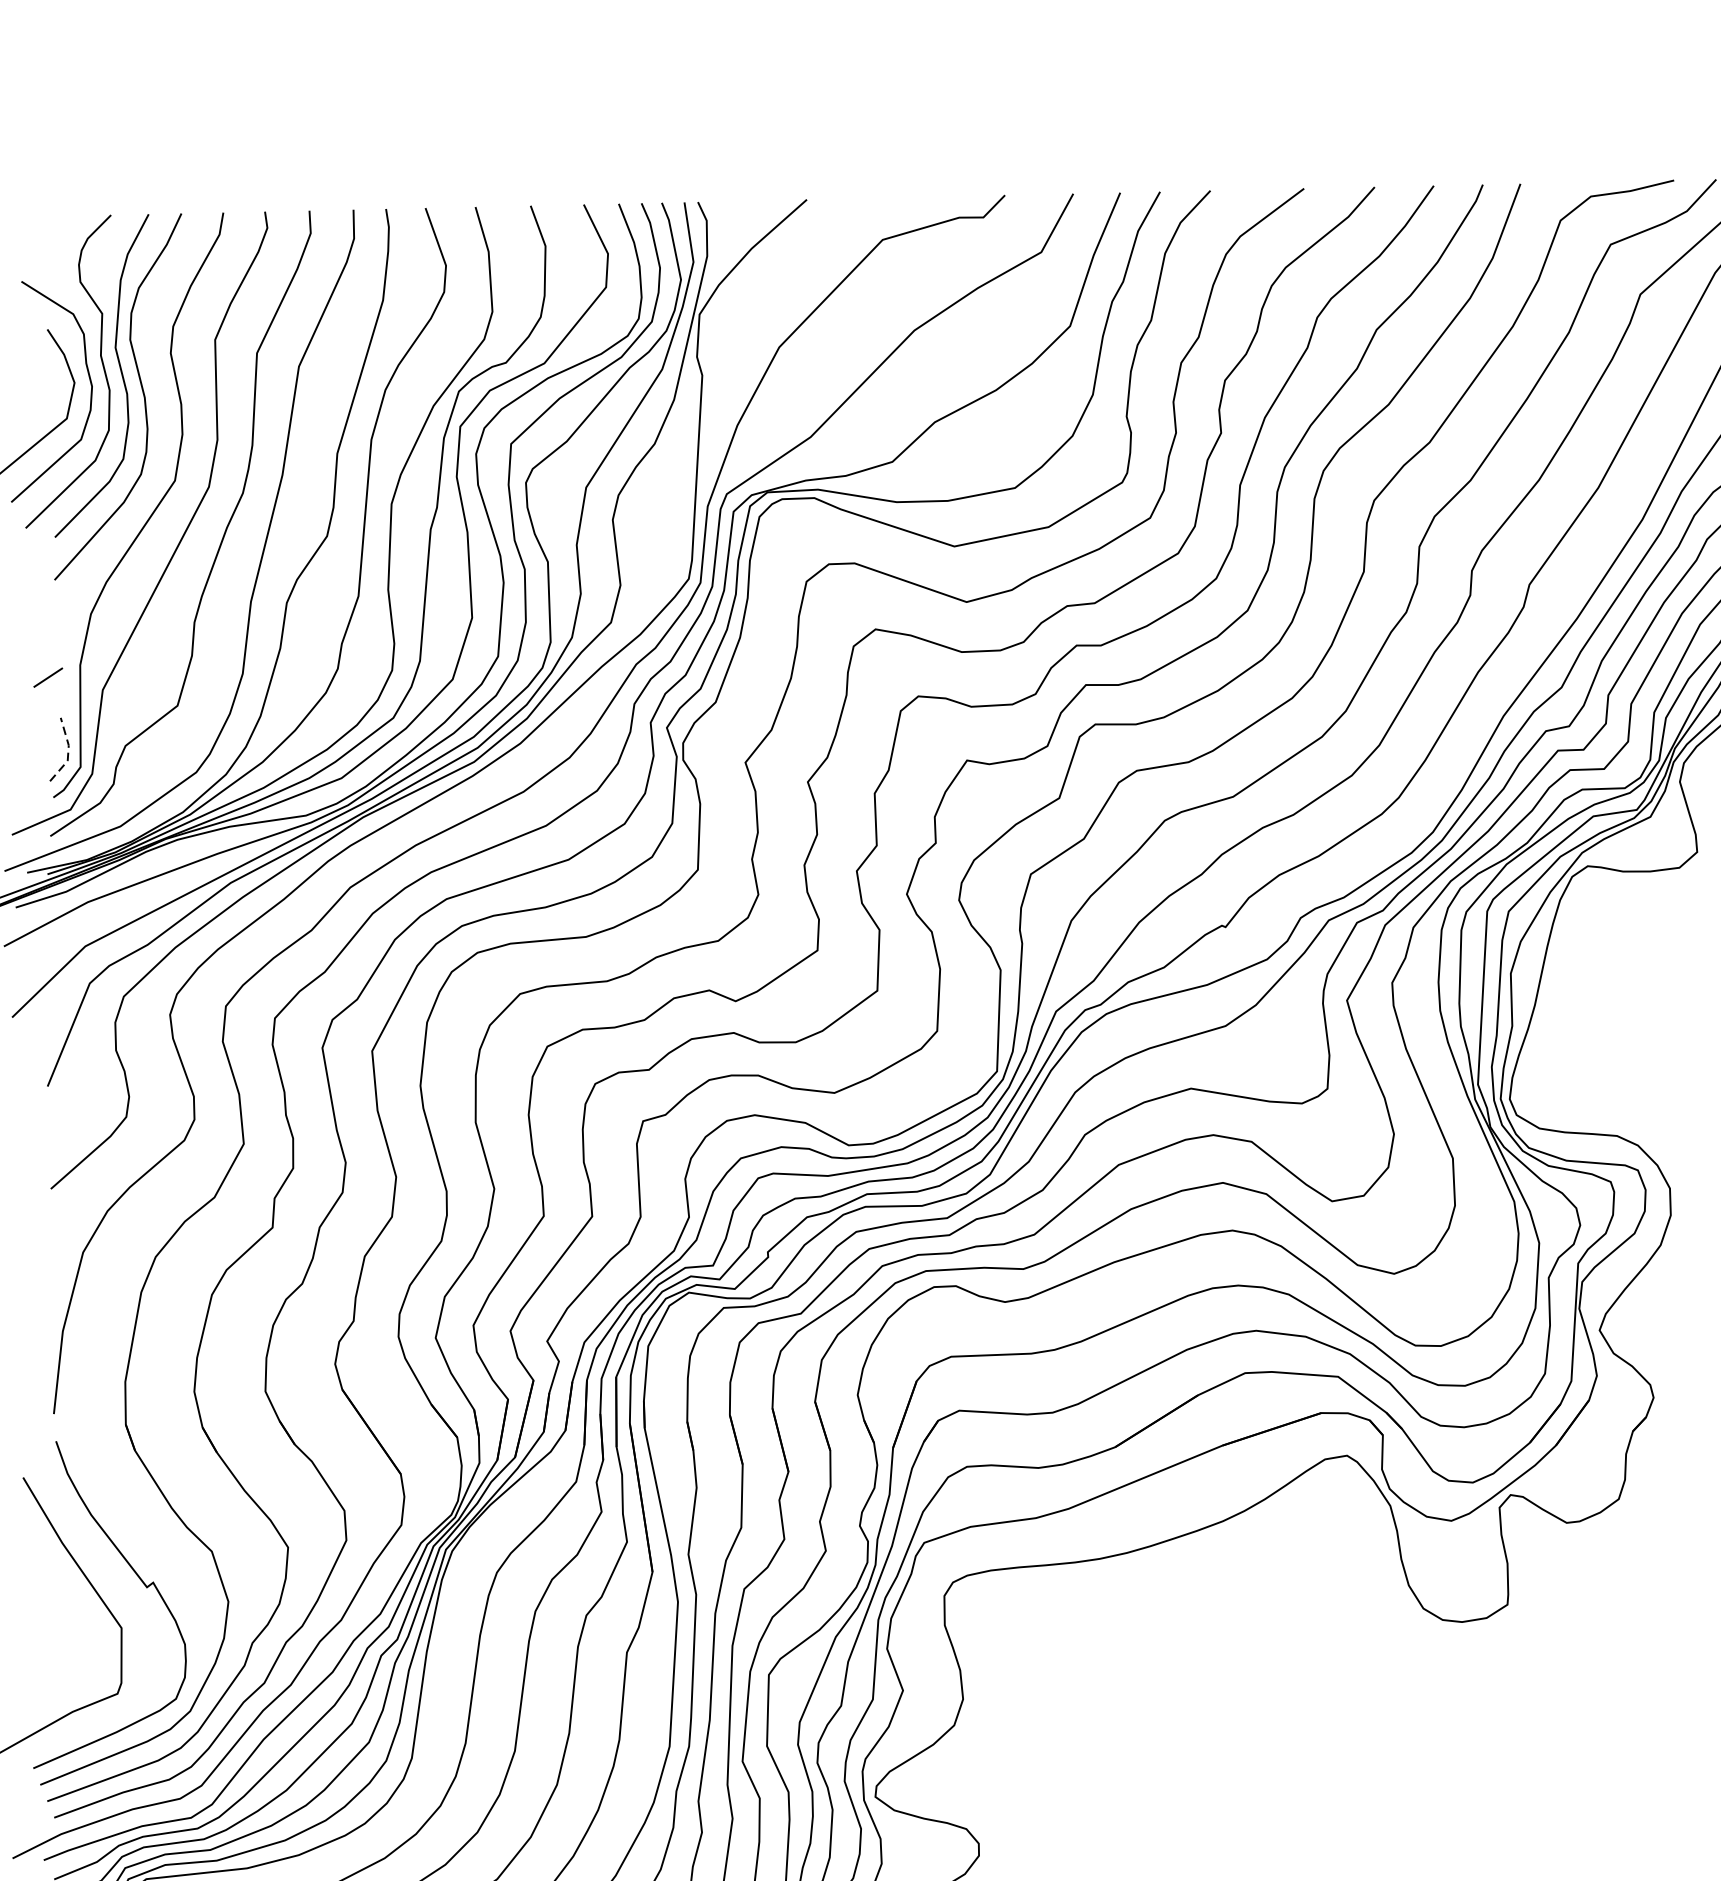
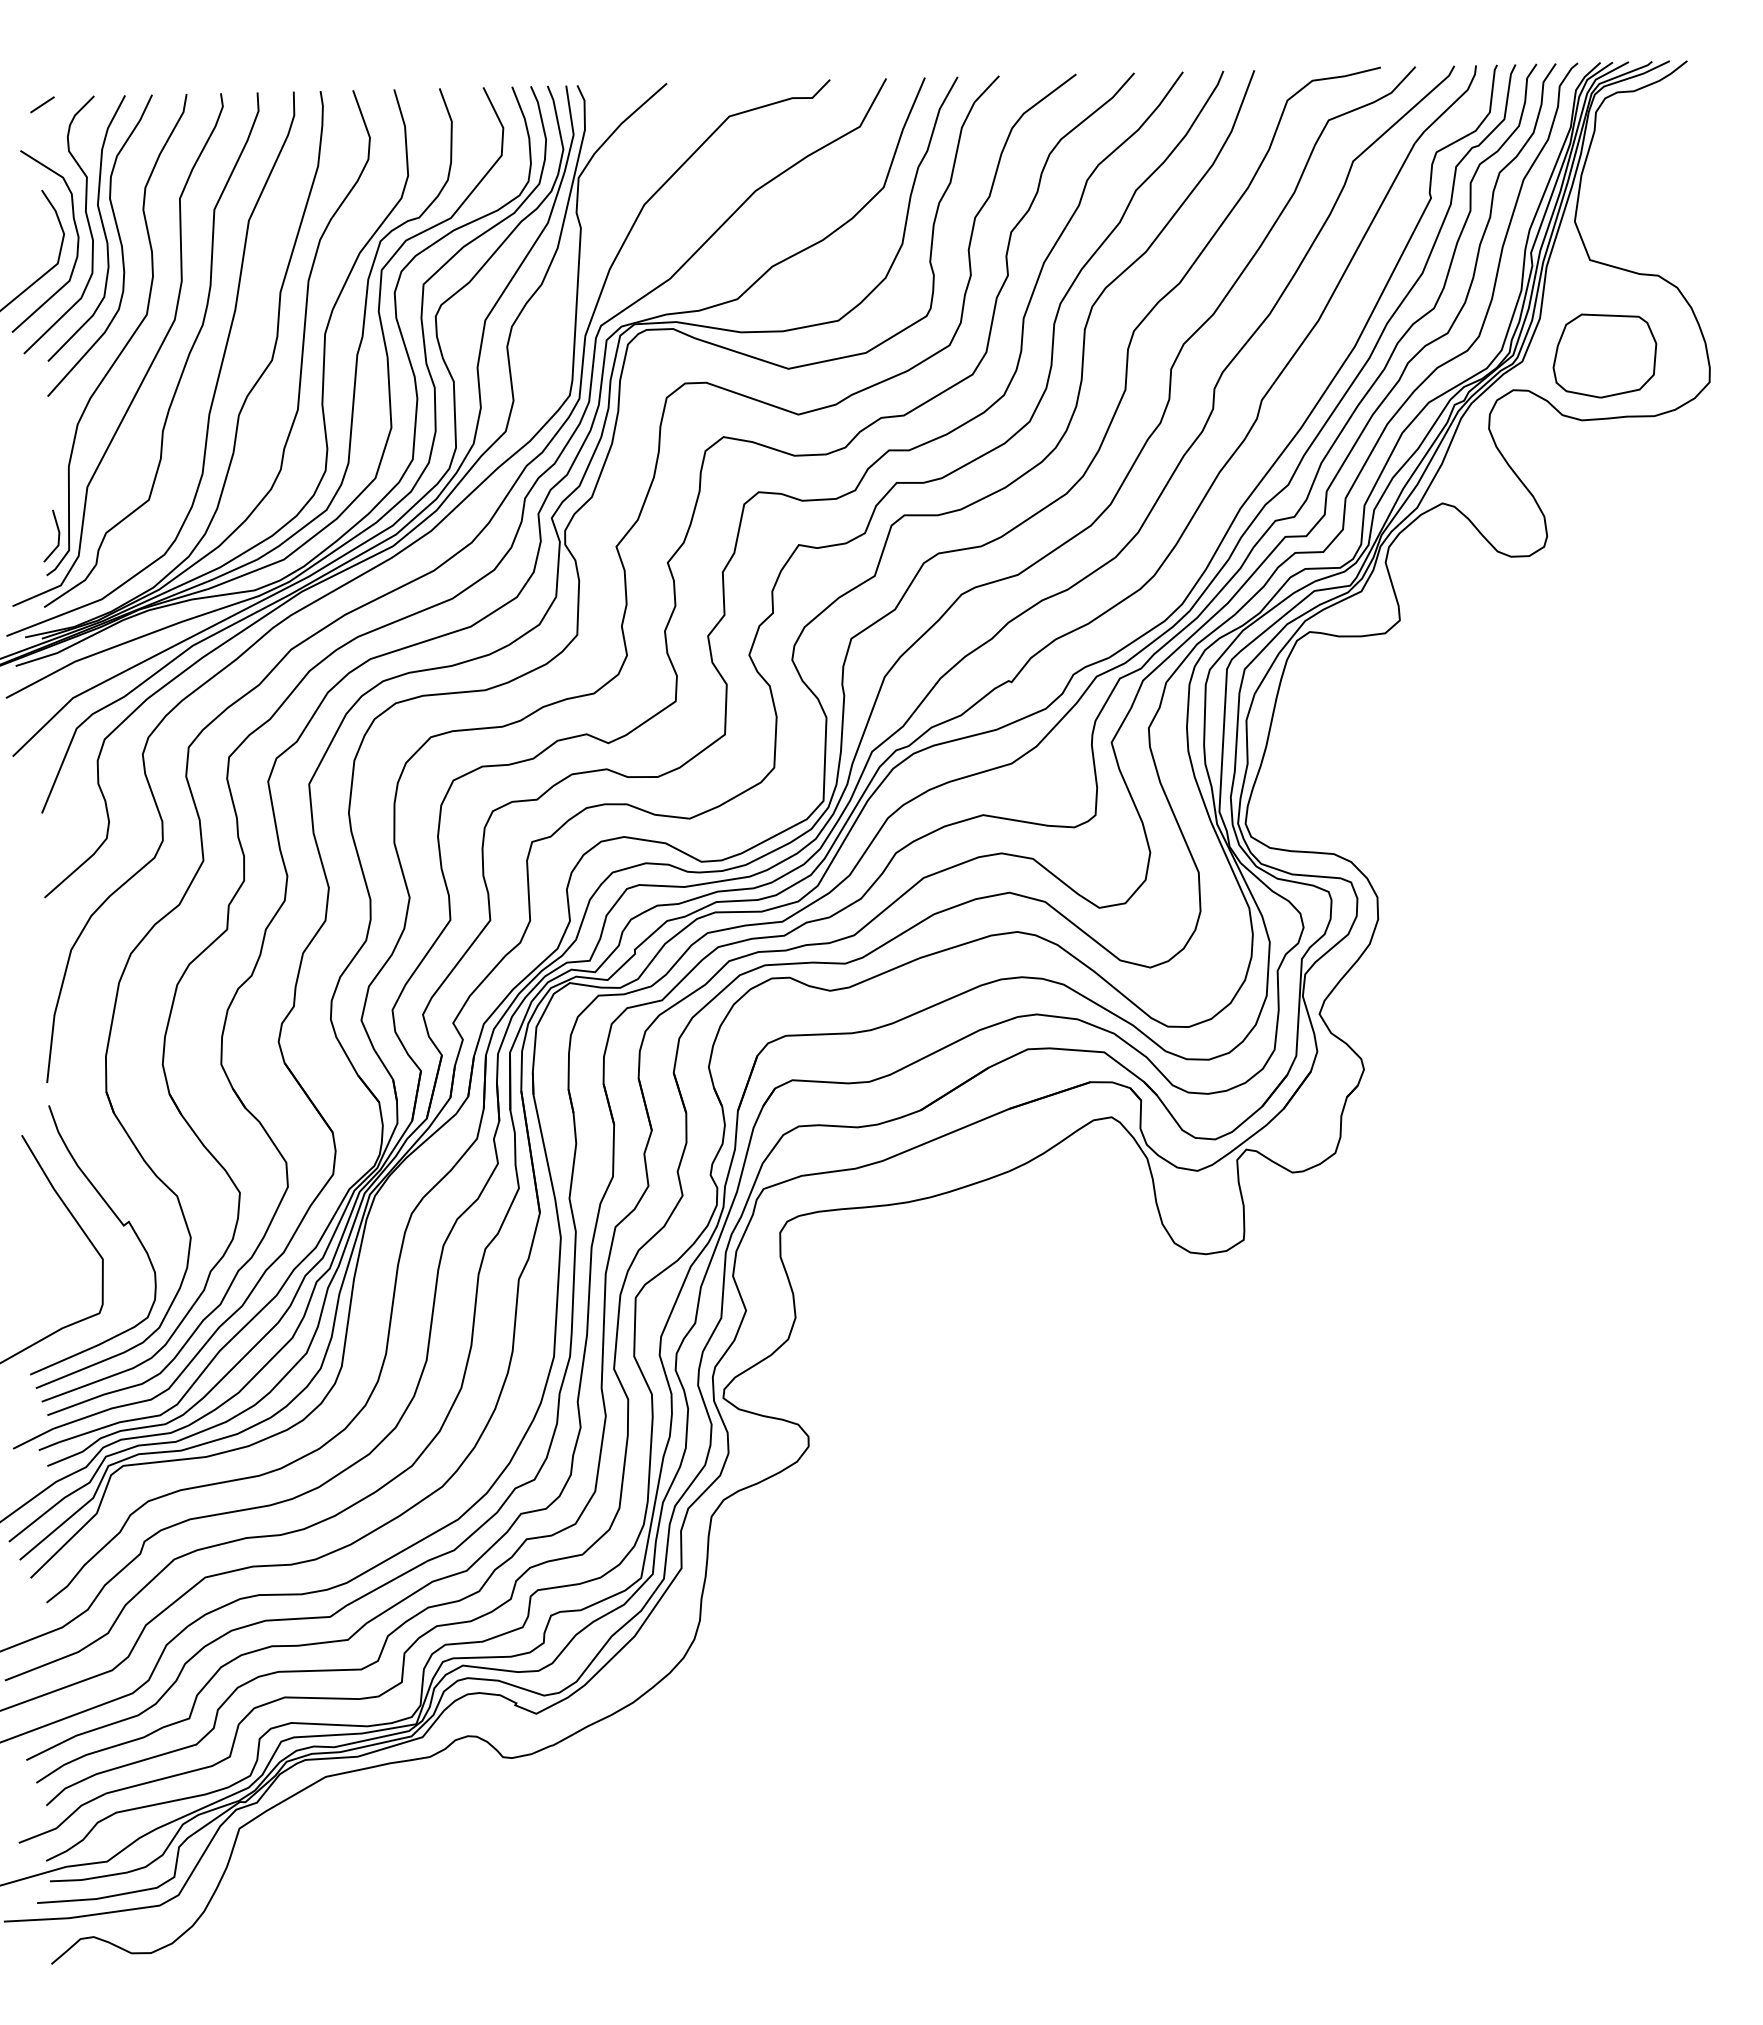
line: (48, 677) -> (42, 104), moved
line: (67, 752) -> (58, 538), dashed -> solid

